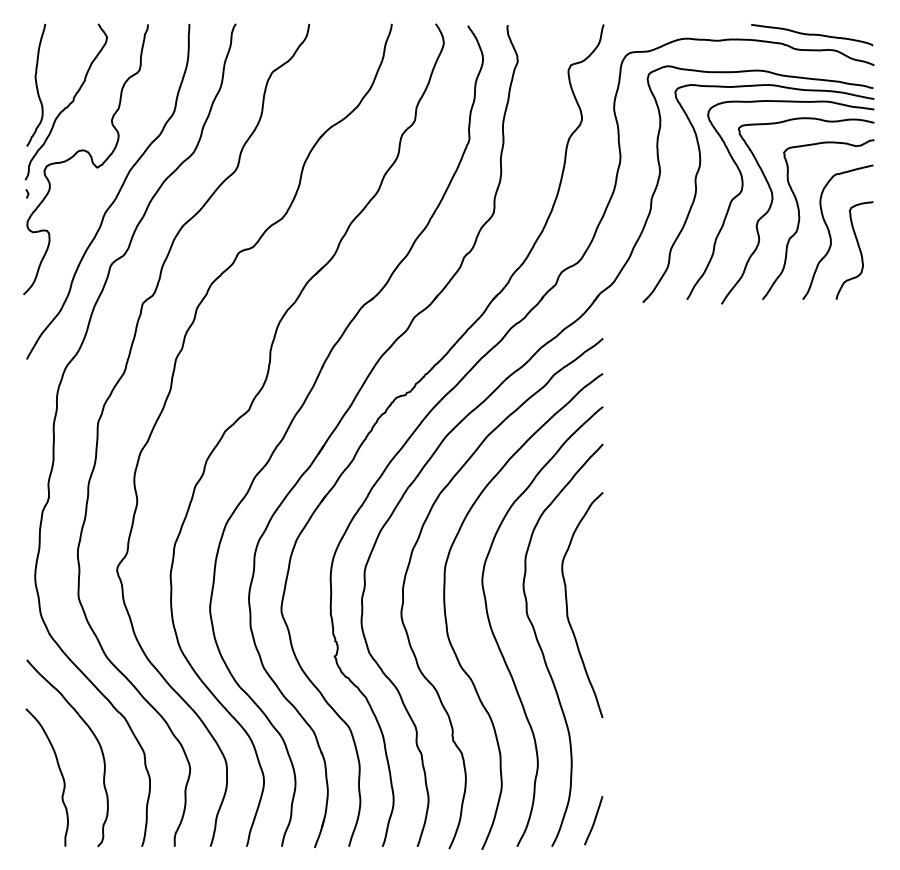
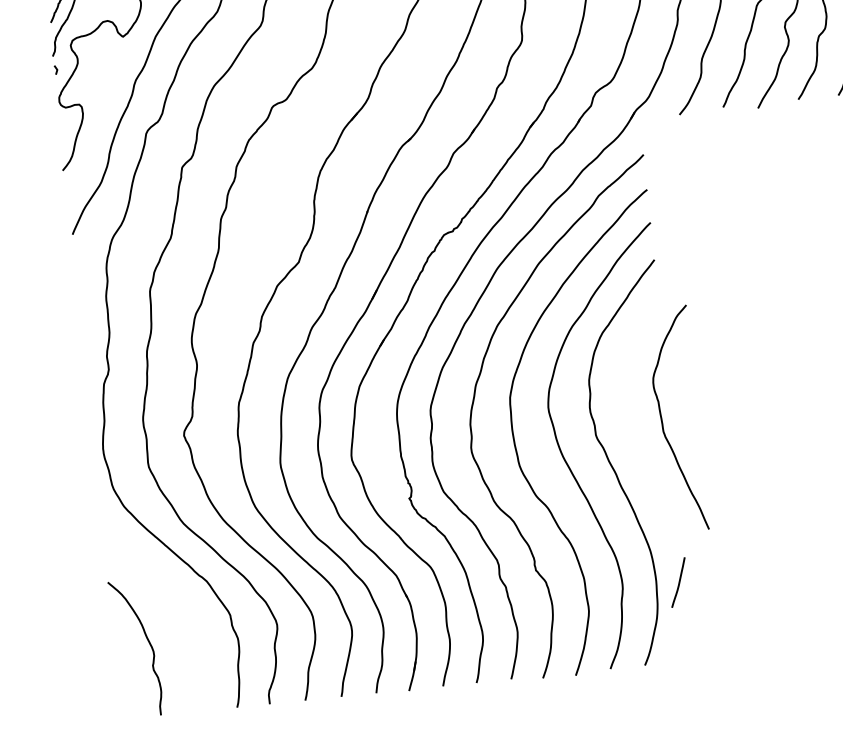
curve: (567, 605) -> (662, 421), moved
curve: (94, 737) -> (178, 603), removed
curve: (593, 820) -> (678, 582), moved

